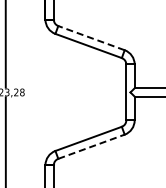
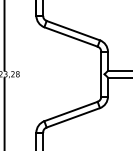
line: (91, 37) -> (73, 30), dashed -> solid
line: (91, 146) -> (73, 117), dashed -> solid

